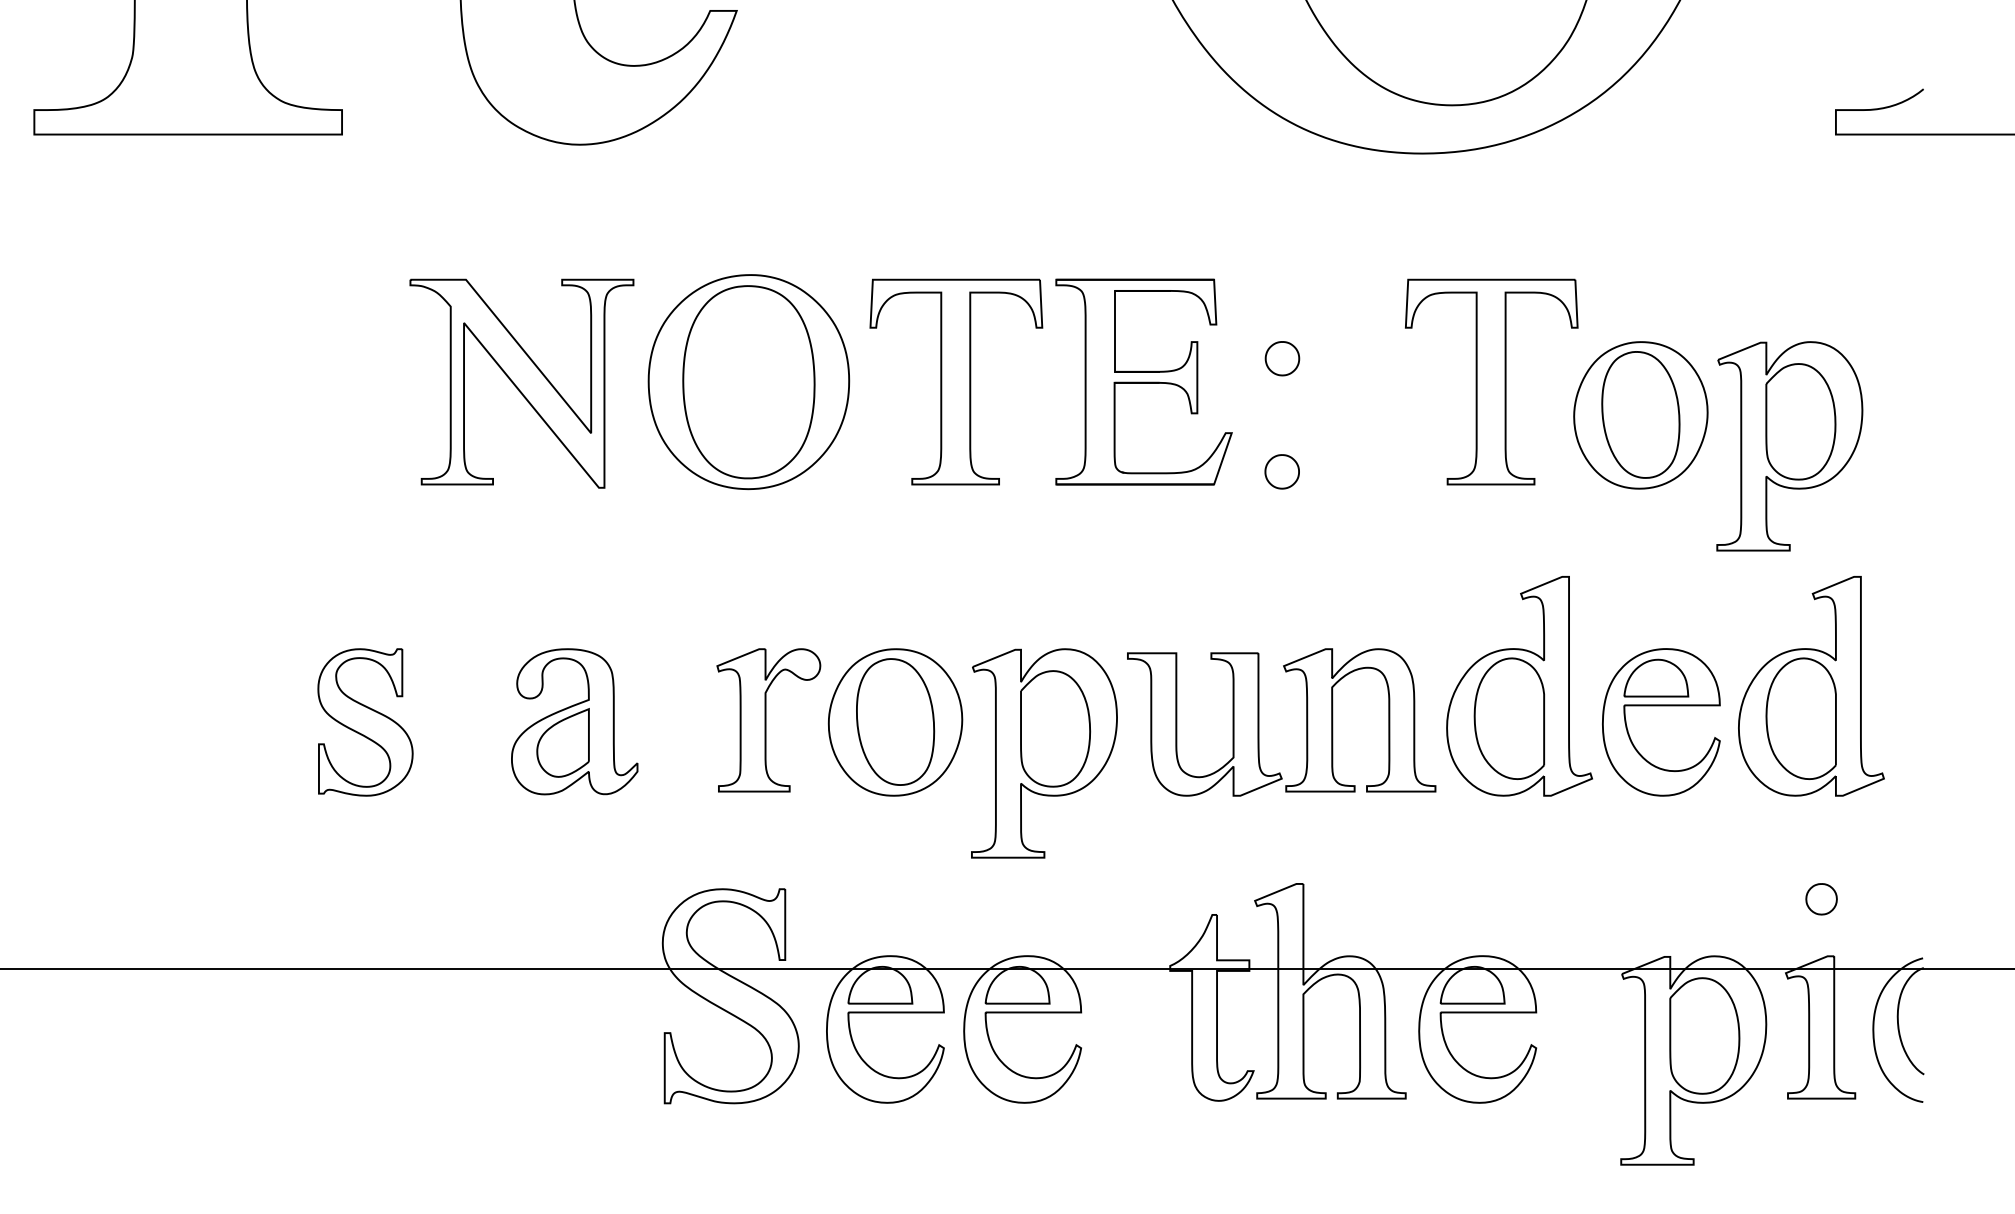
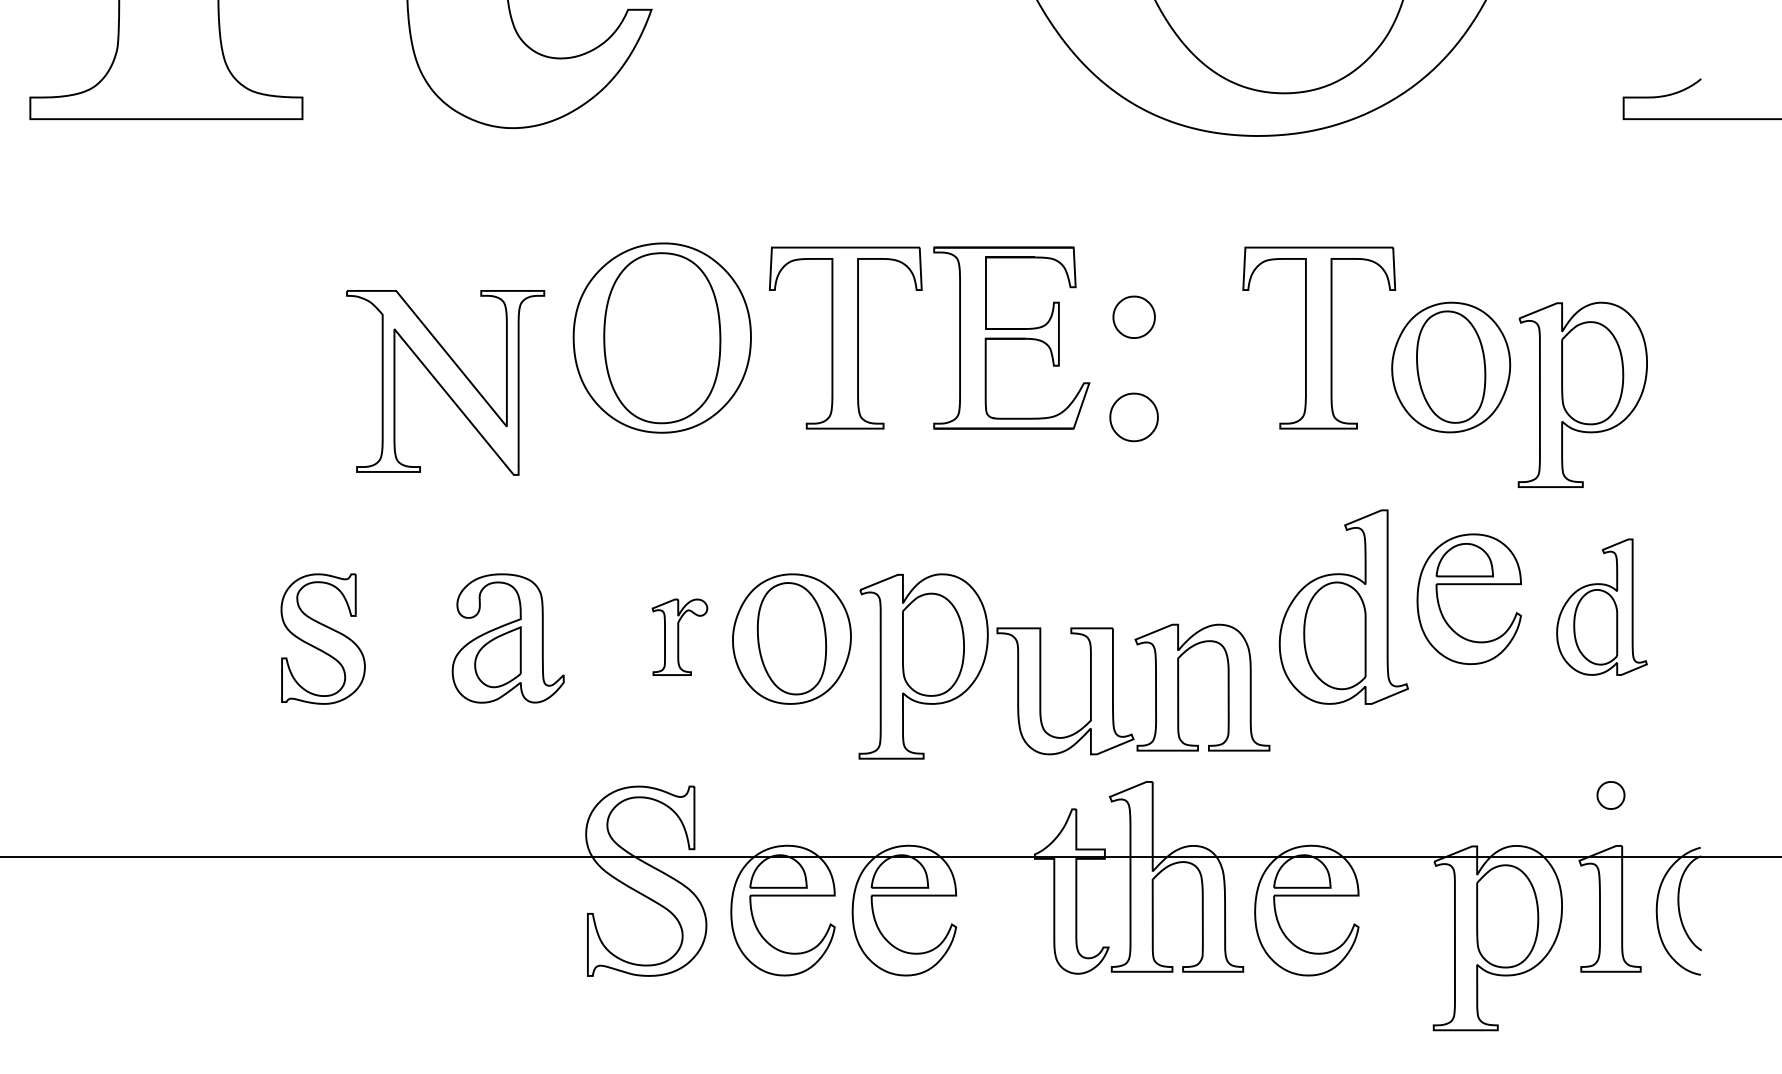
part: (1282, 358) -> (1134, 317), size x1.4
part: (521, 383) -> (445, 382), moved
part: (1281, 471) -> (1133, 417), size x1.6
part: (1811, 686) -> (1602, 607), size x0.7
part: (1661, 706) -> (1469, 585), moved
part: (768, 720) -> (679, 637), size x0.6
part: (1259, 722) -> (1113, 689), moved

